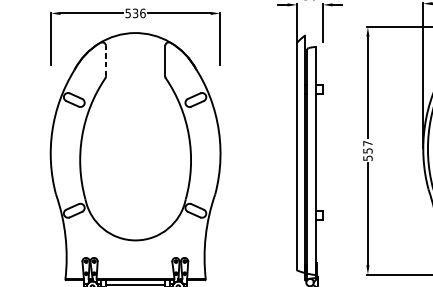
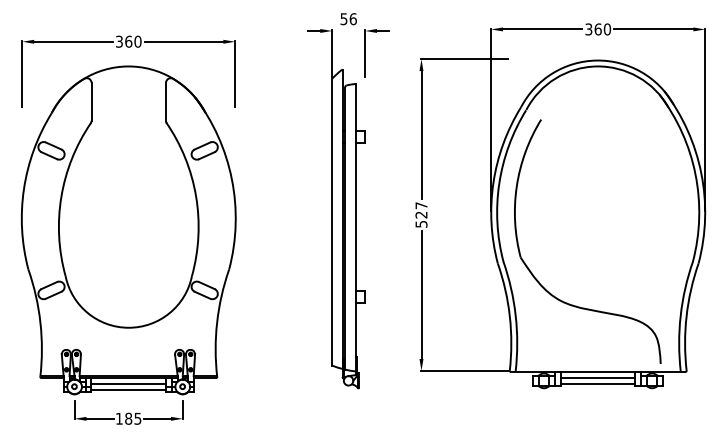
text: (135, 13) -> (128, 41), 536 -> 360
line: (106, 60) -> (91, 101), dashed -> solid
text: (367, 150) -> (421, 214), 557 -> 527

